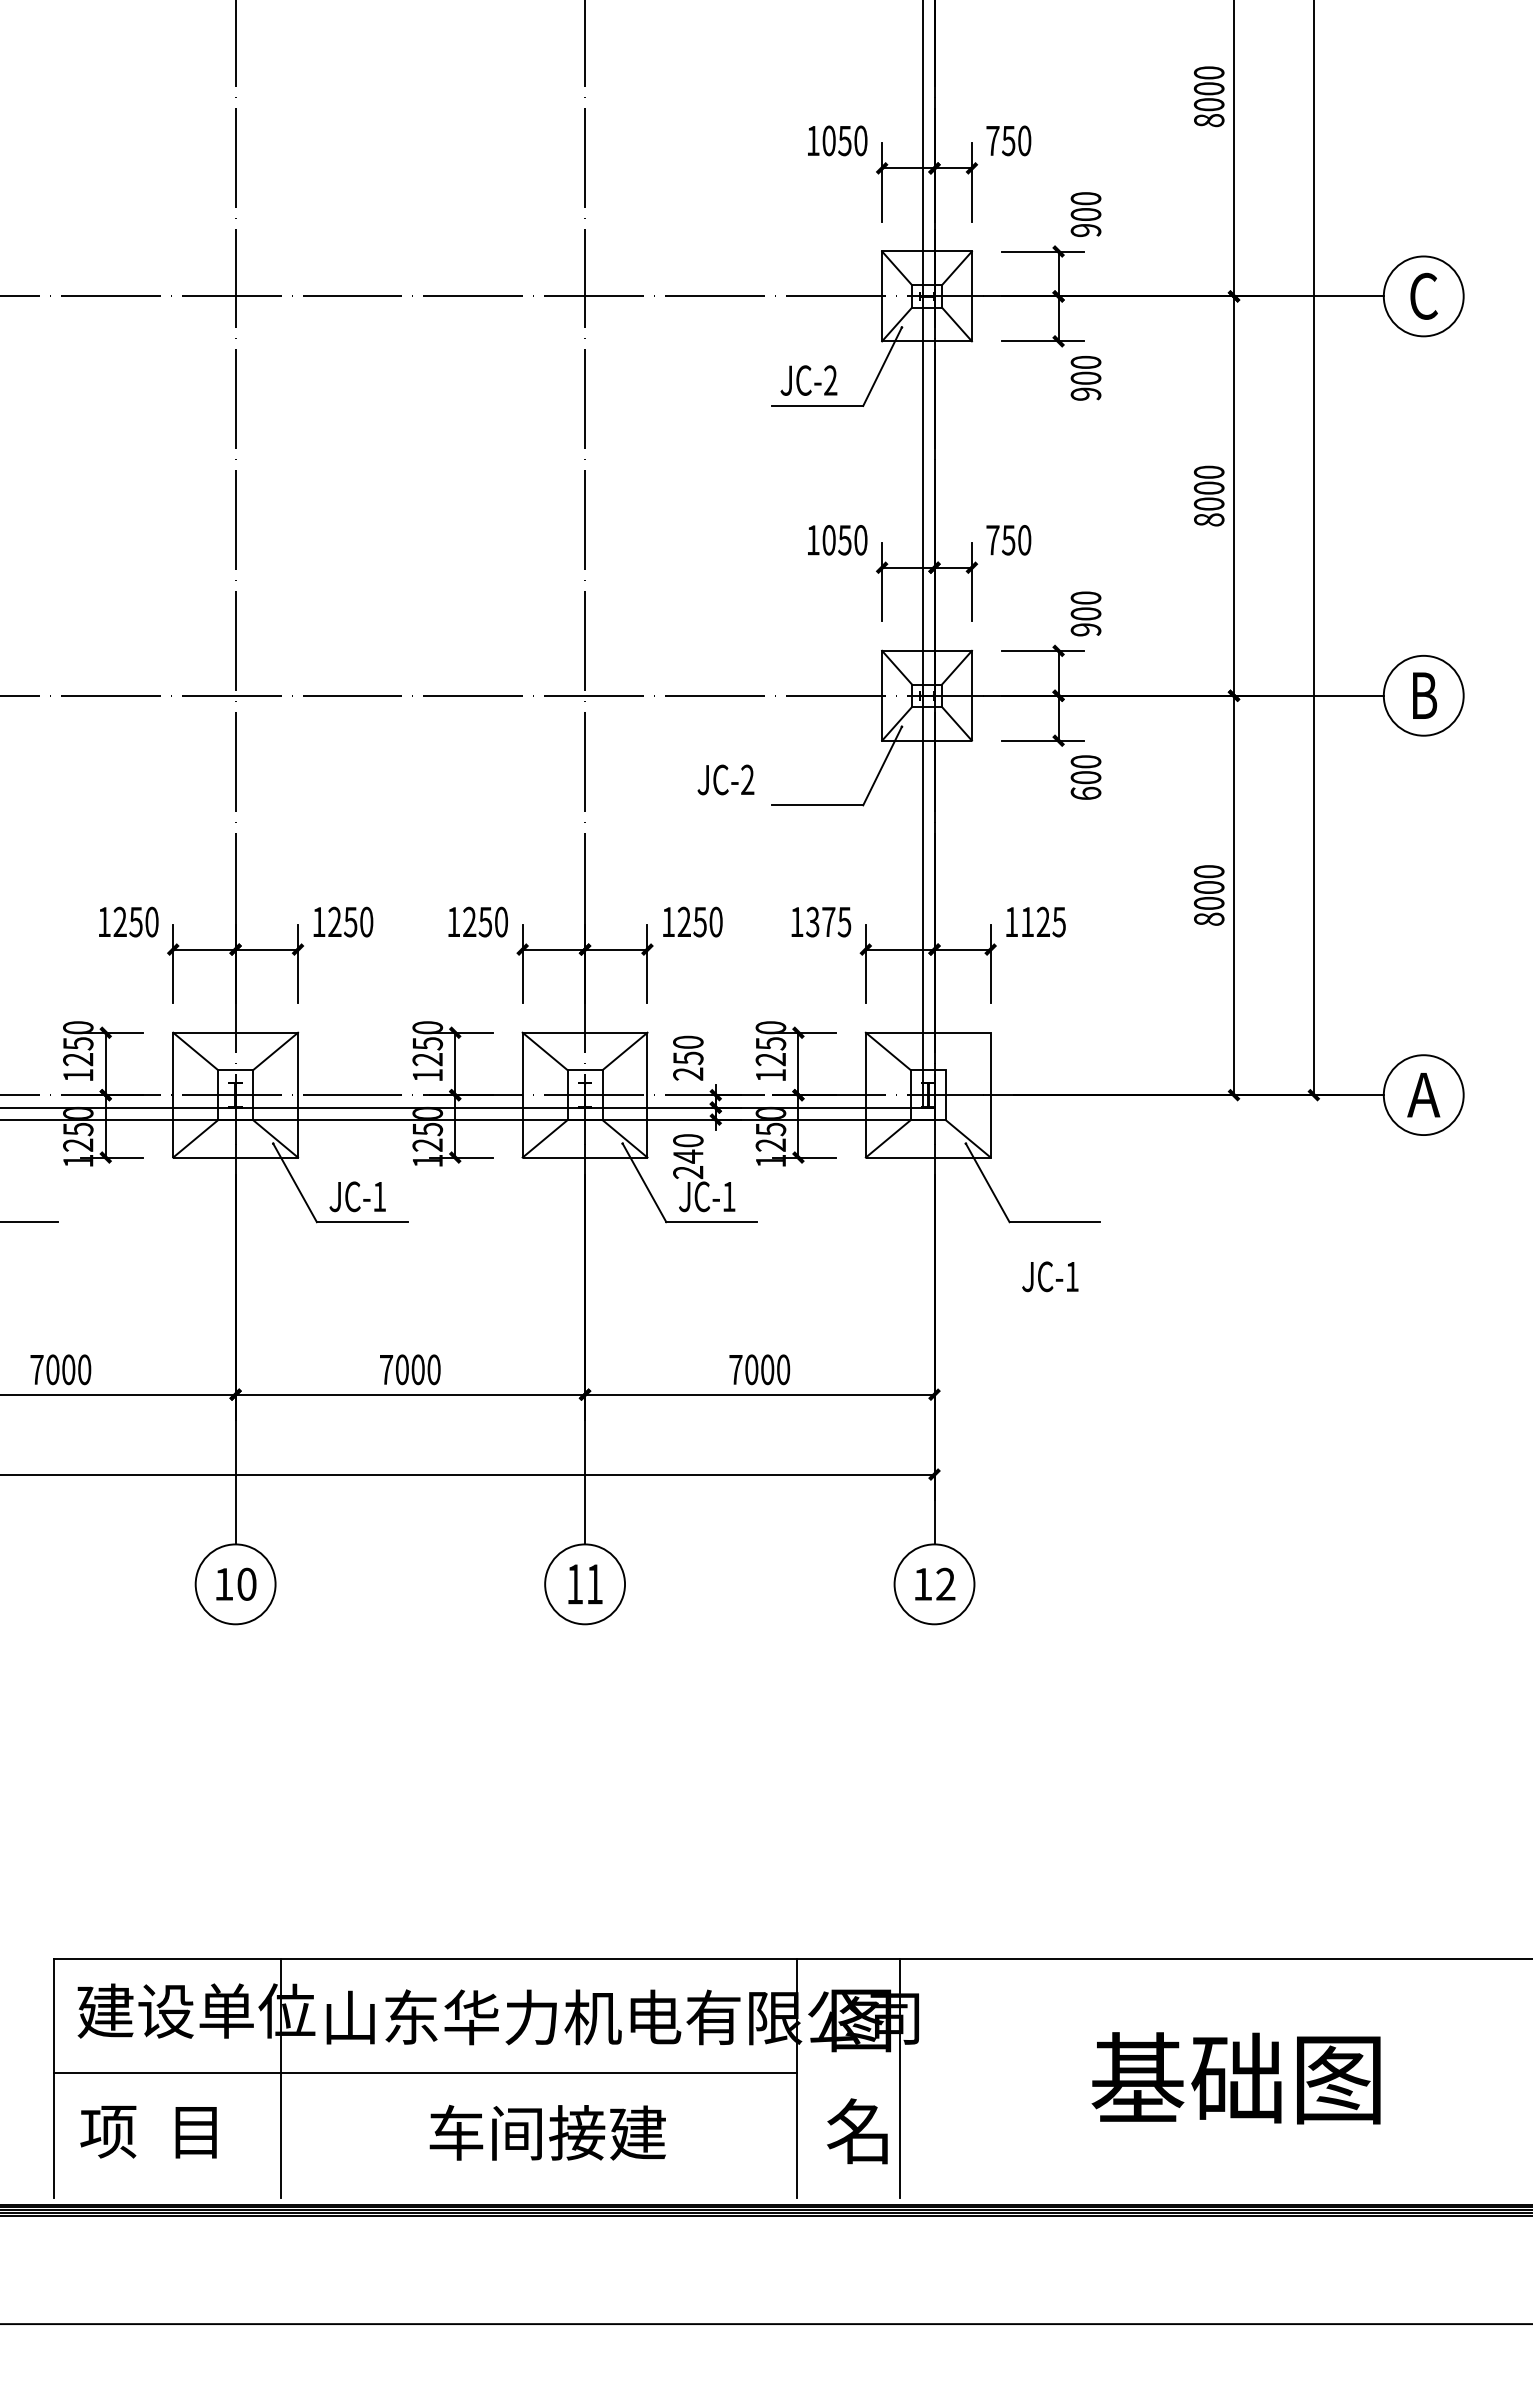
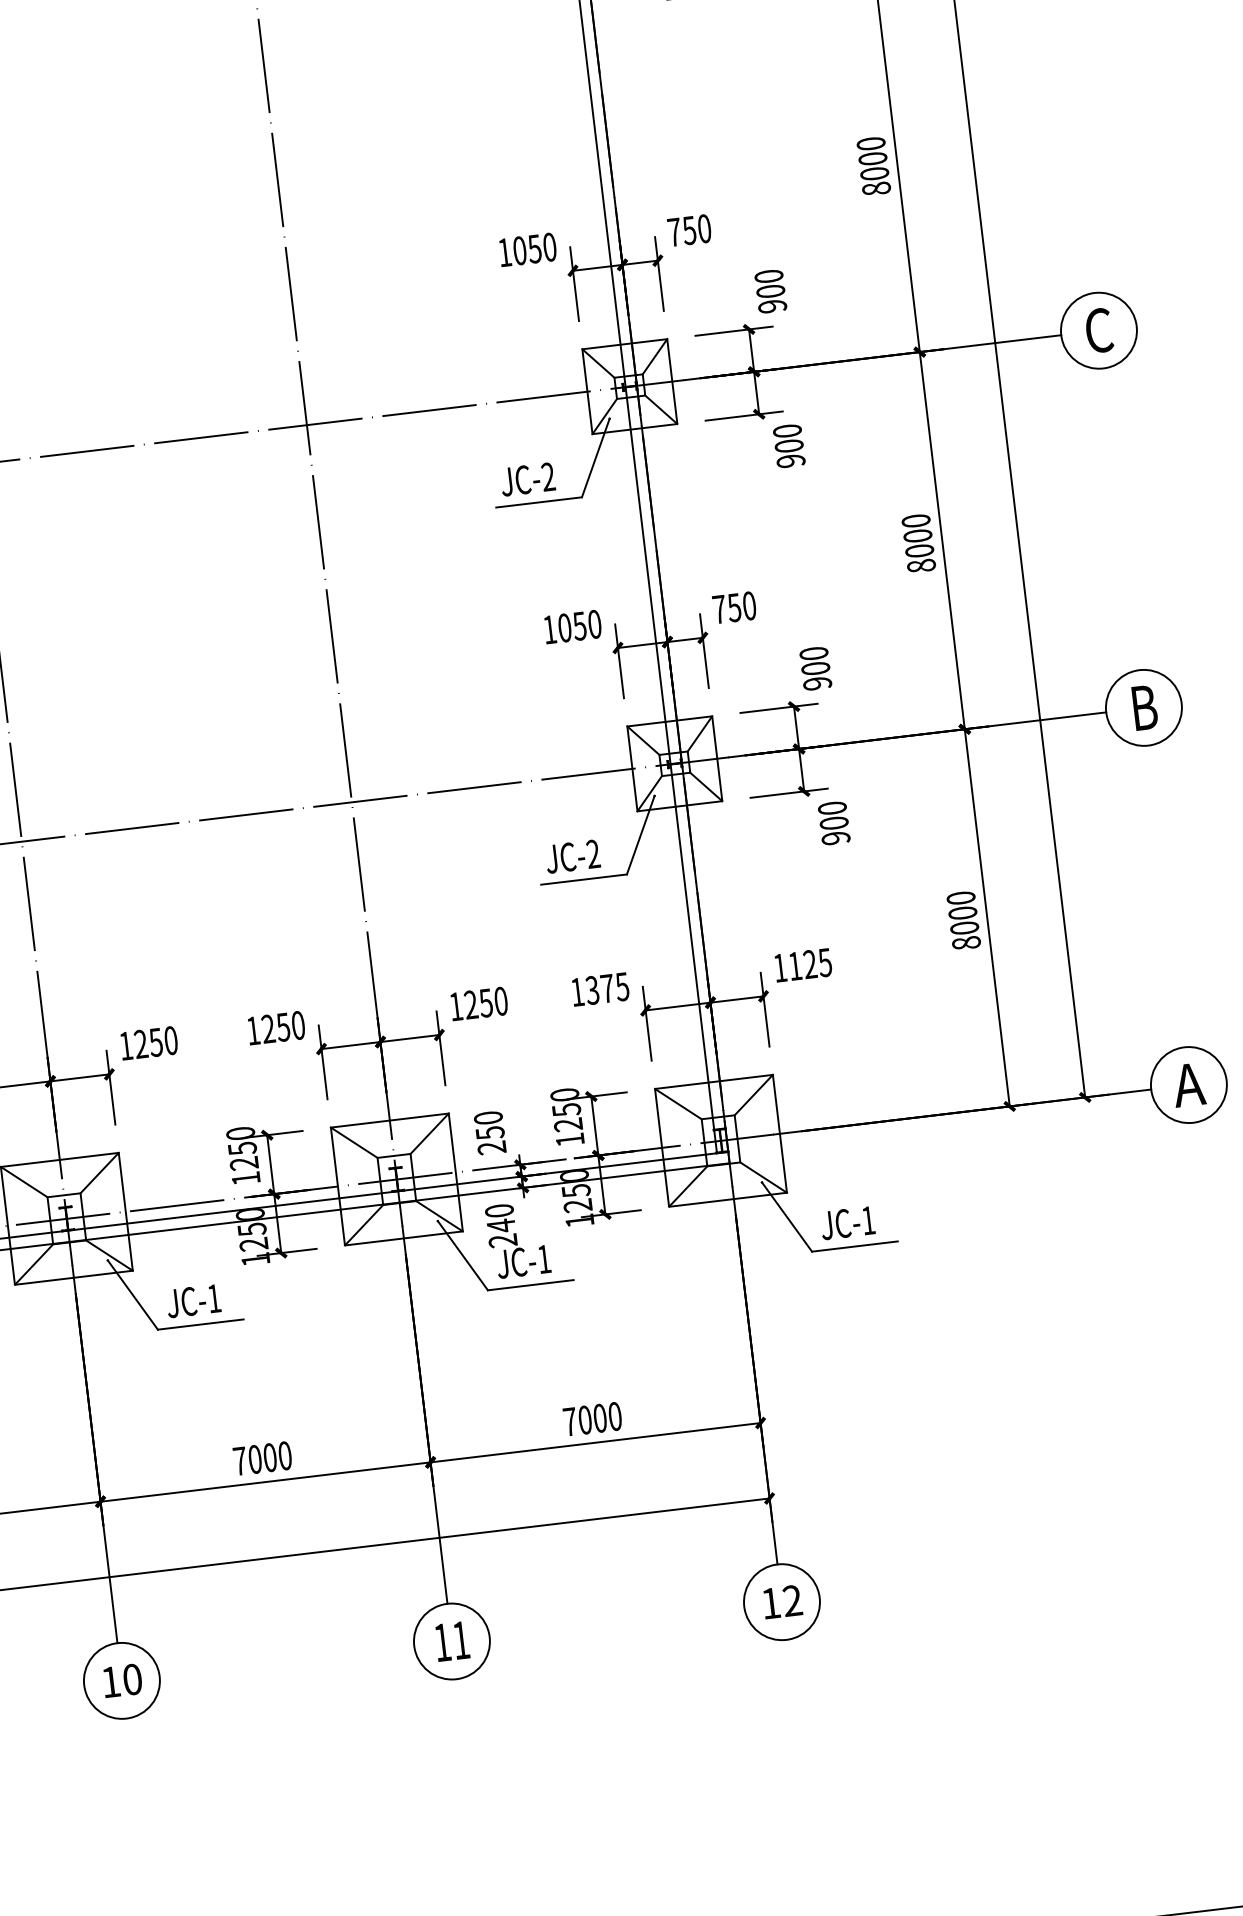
text: (725, 779) -> (572, 856), moved
text: (1085, 793) -> (835, 838), 600 -> 900
line: (967, 1051) -> (753, 1095), added
text: (1050, 1276) -> (847, 1222), moved

